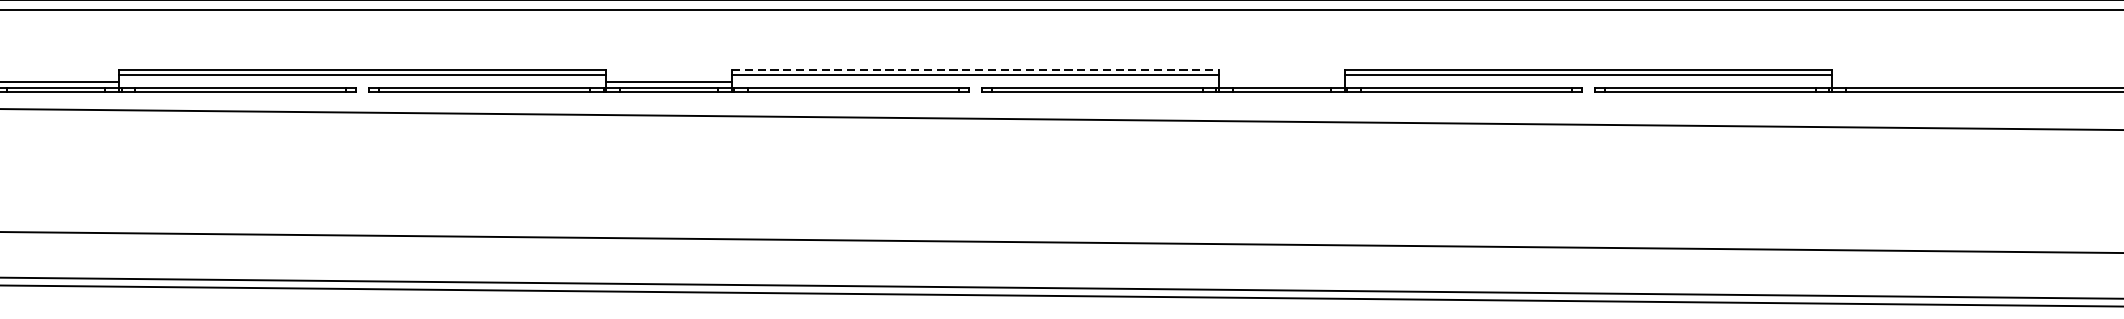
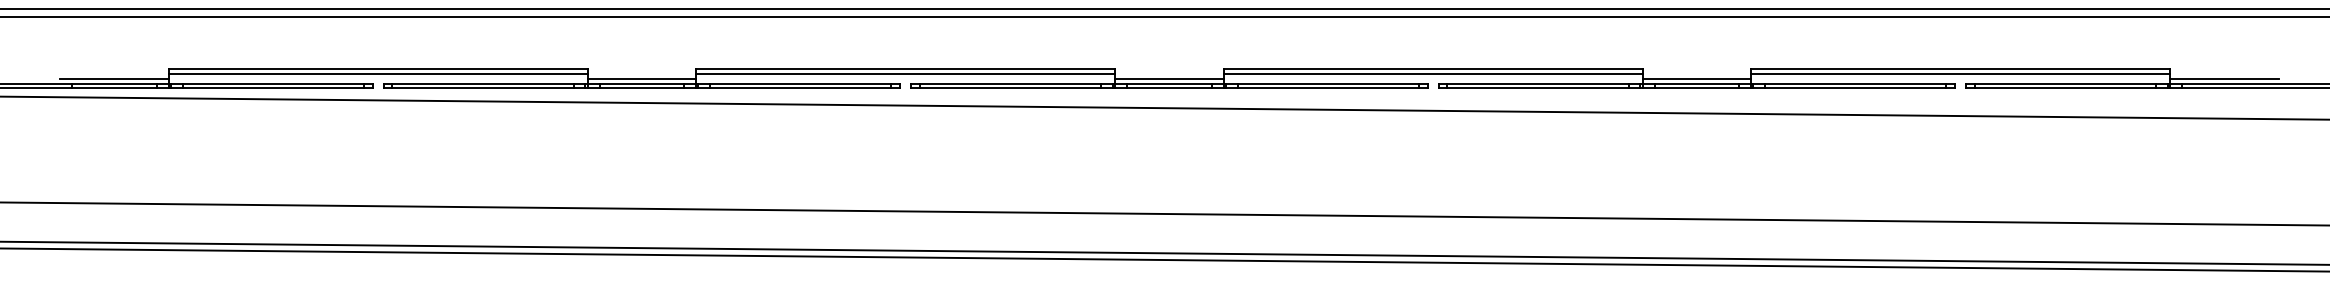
line: (975, 70) -> (1433, 69), dashed -> solid
line: (1281, 81) -> (1696, 78), added
line: (1895, 81) -> (2224, 78), added

